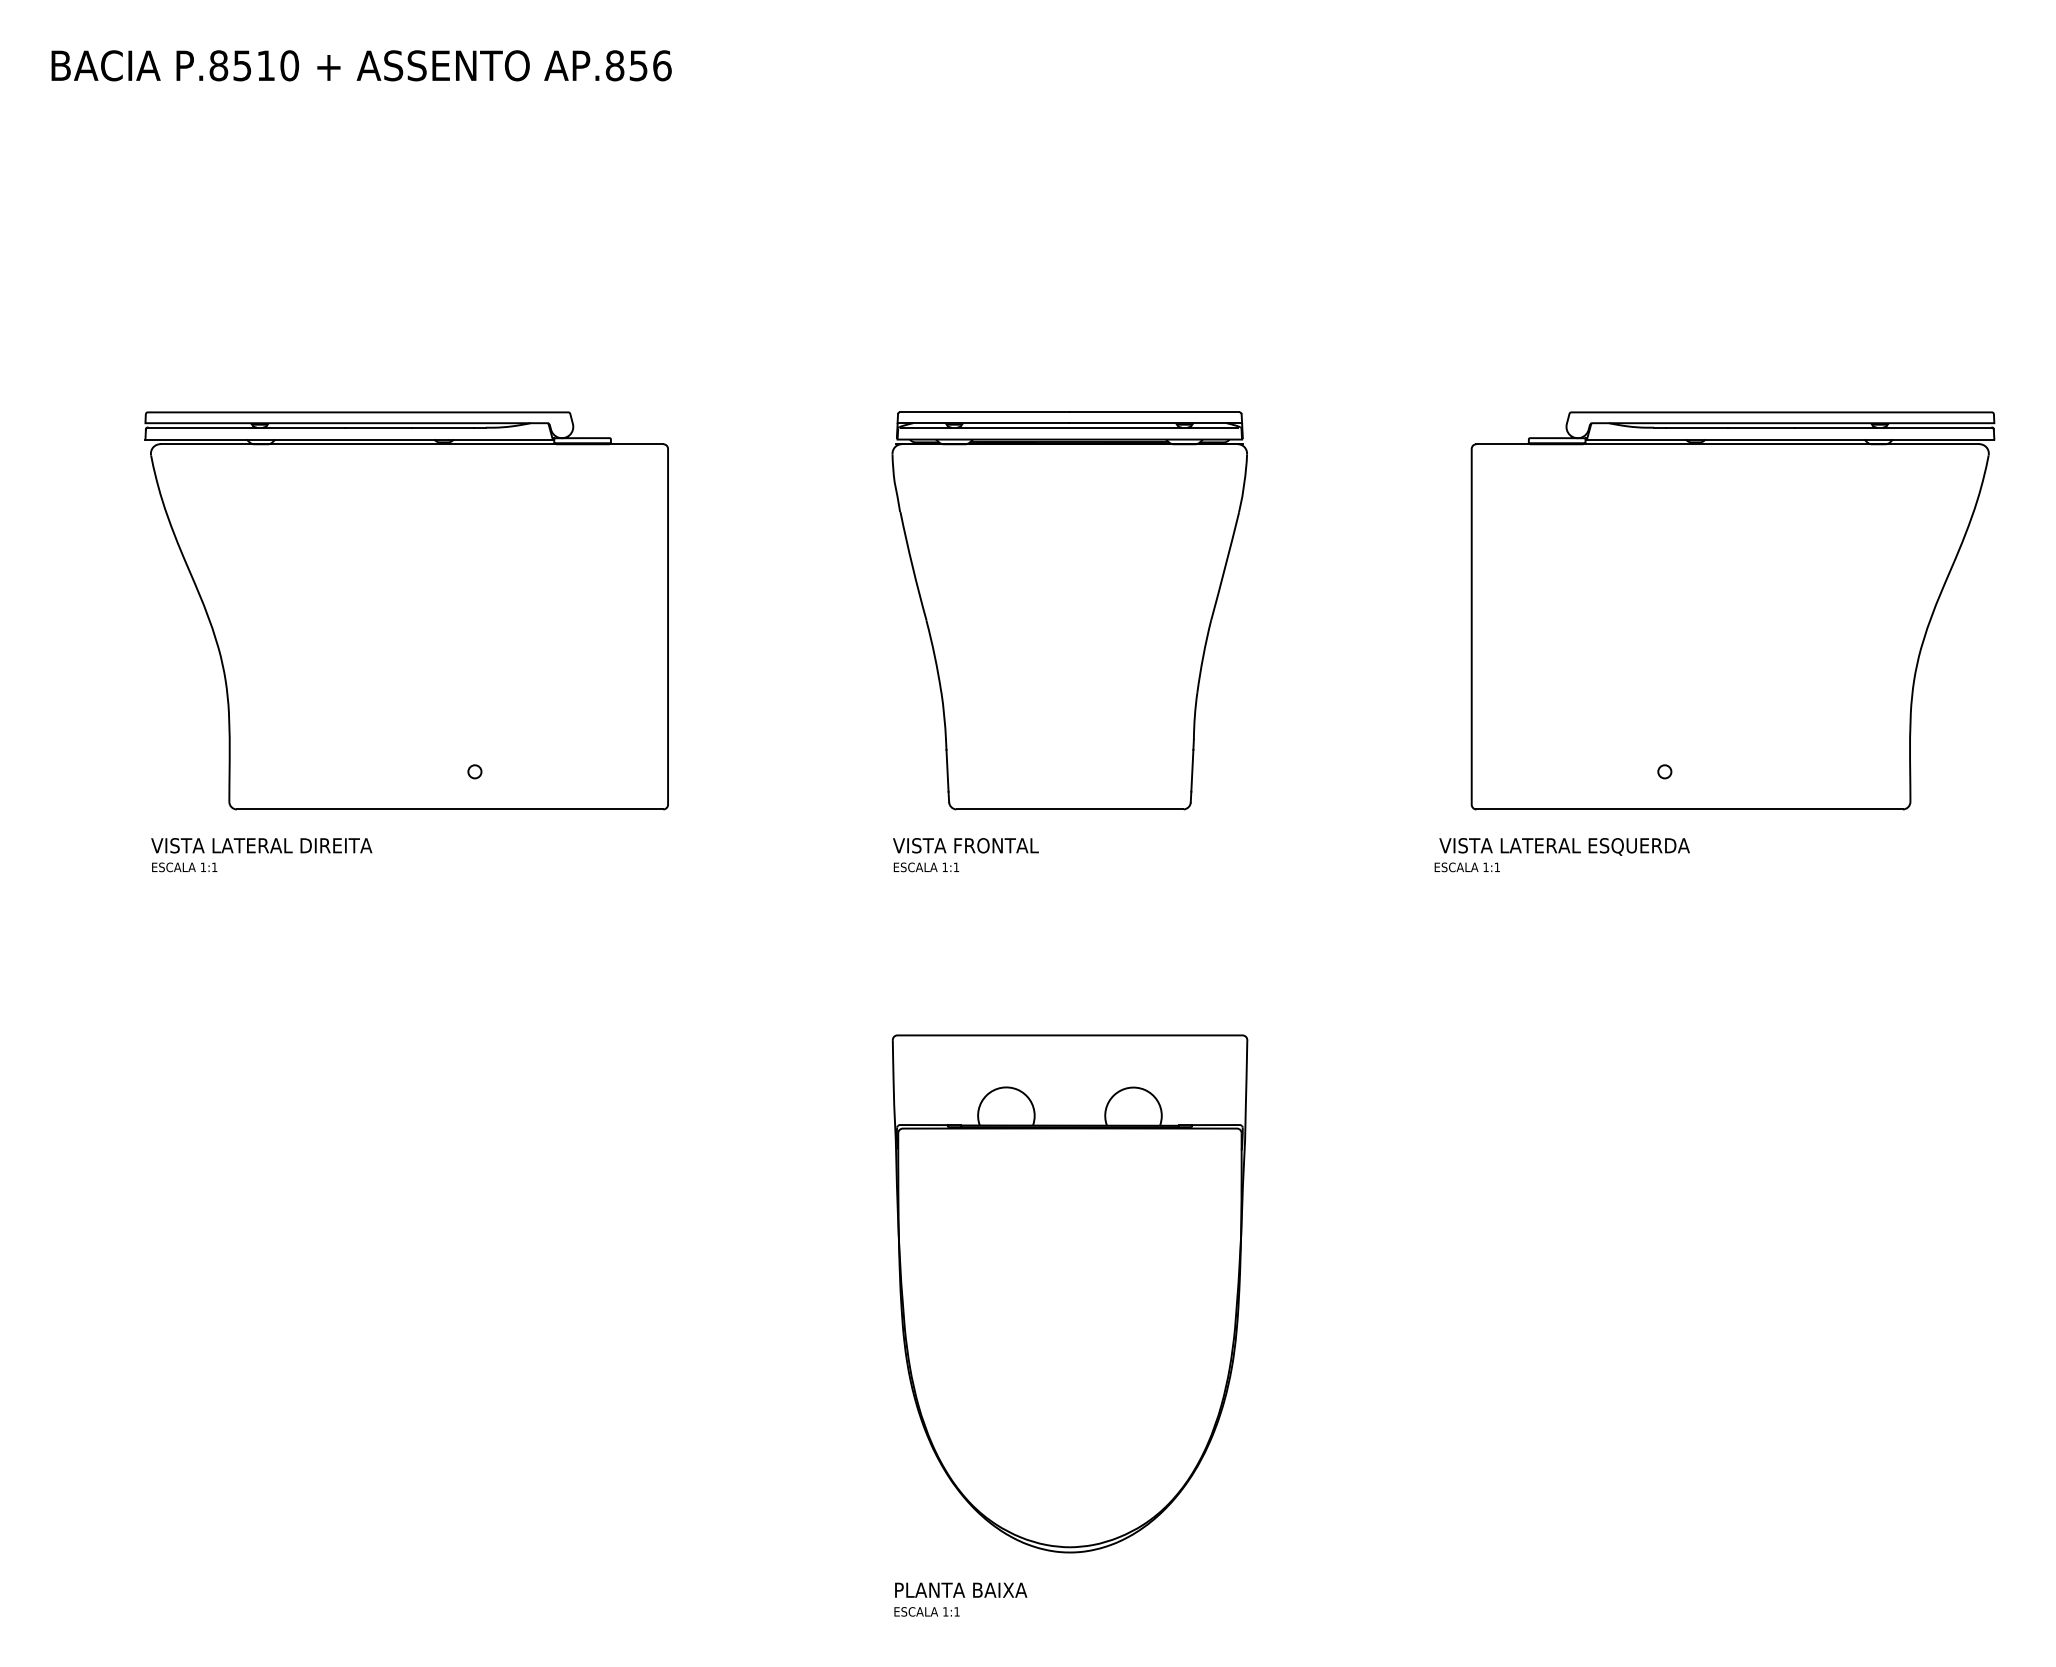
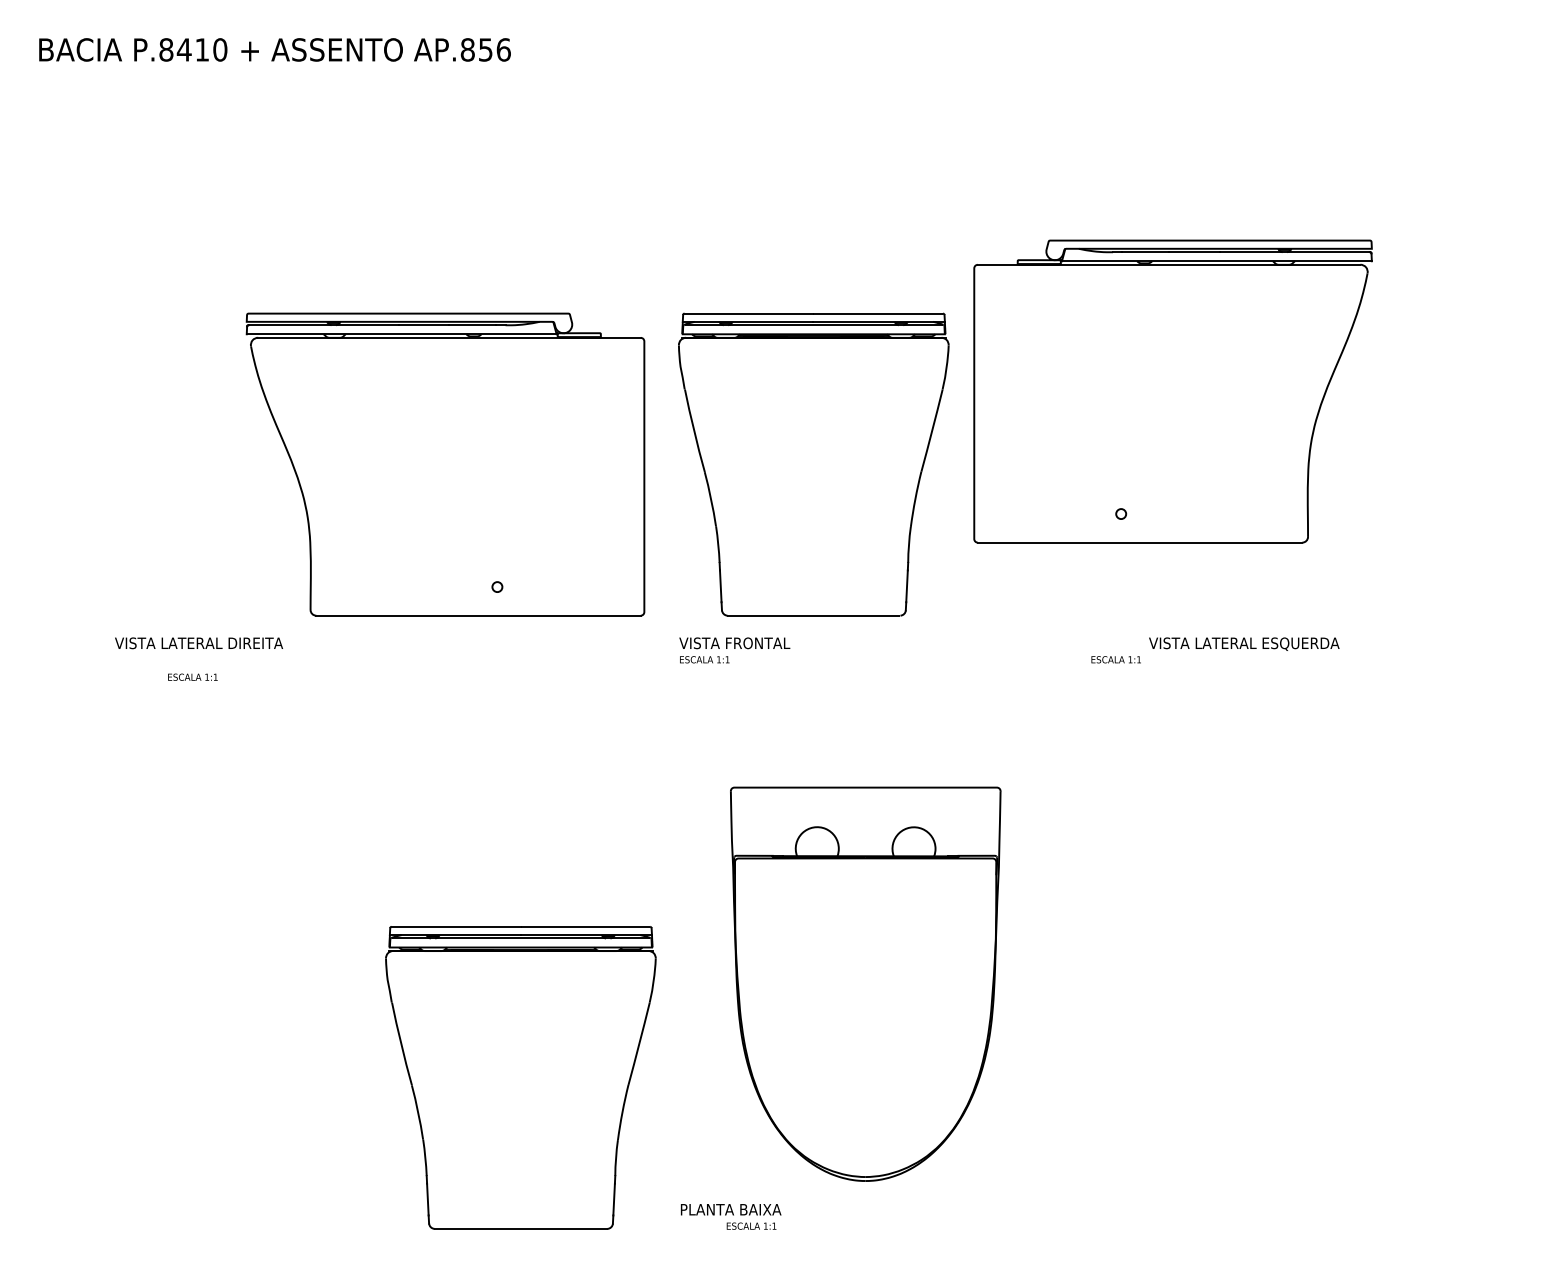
text: (242, 65) -> (184, 49), P.8510 -> P.8410
part: (406, 610) -> (445, 464), moved
part: (1732, 610) -> (1172, 391), moved
text: (1564, 846) -> (1244, 643), moved
text: (184, 867) -> (192, 677), moved
part: (1069, 1293) -> (865, 983), moved
part: (684, 1416) -> (520, 1077), added
text: (926, 1611) -> (751, 1225), moved

